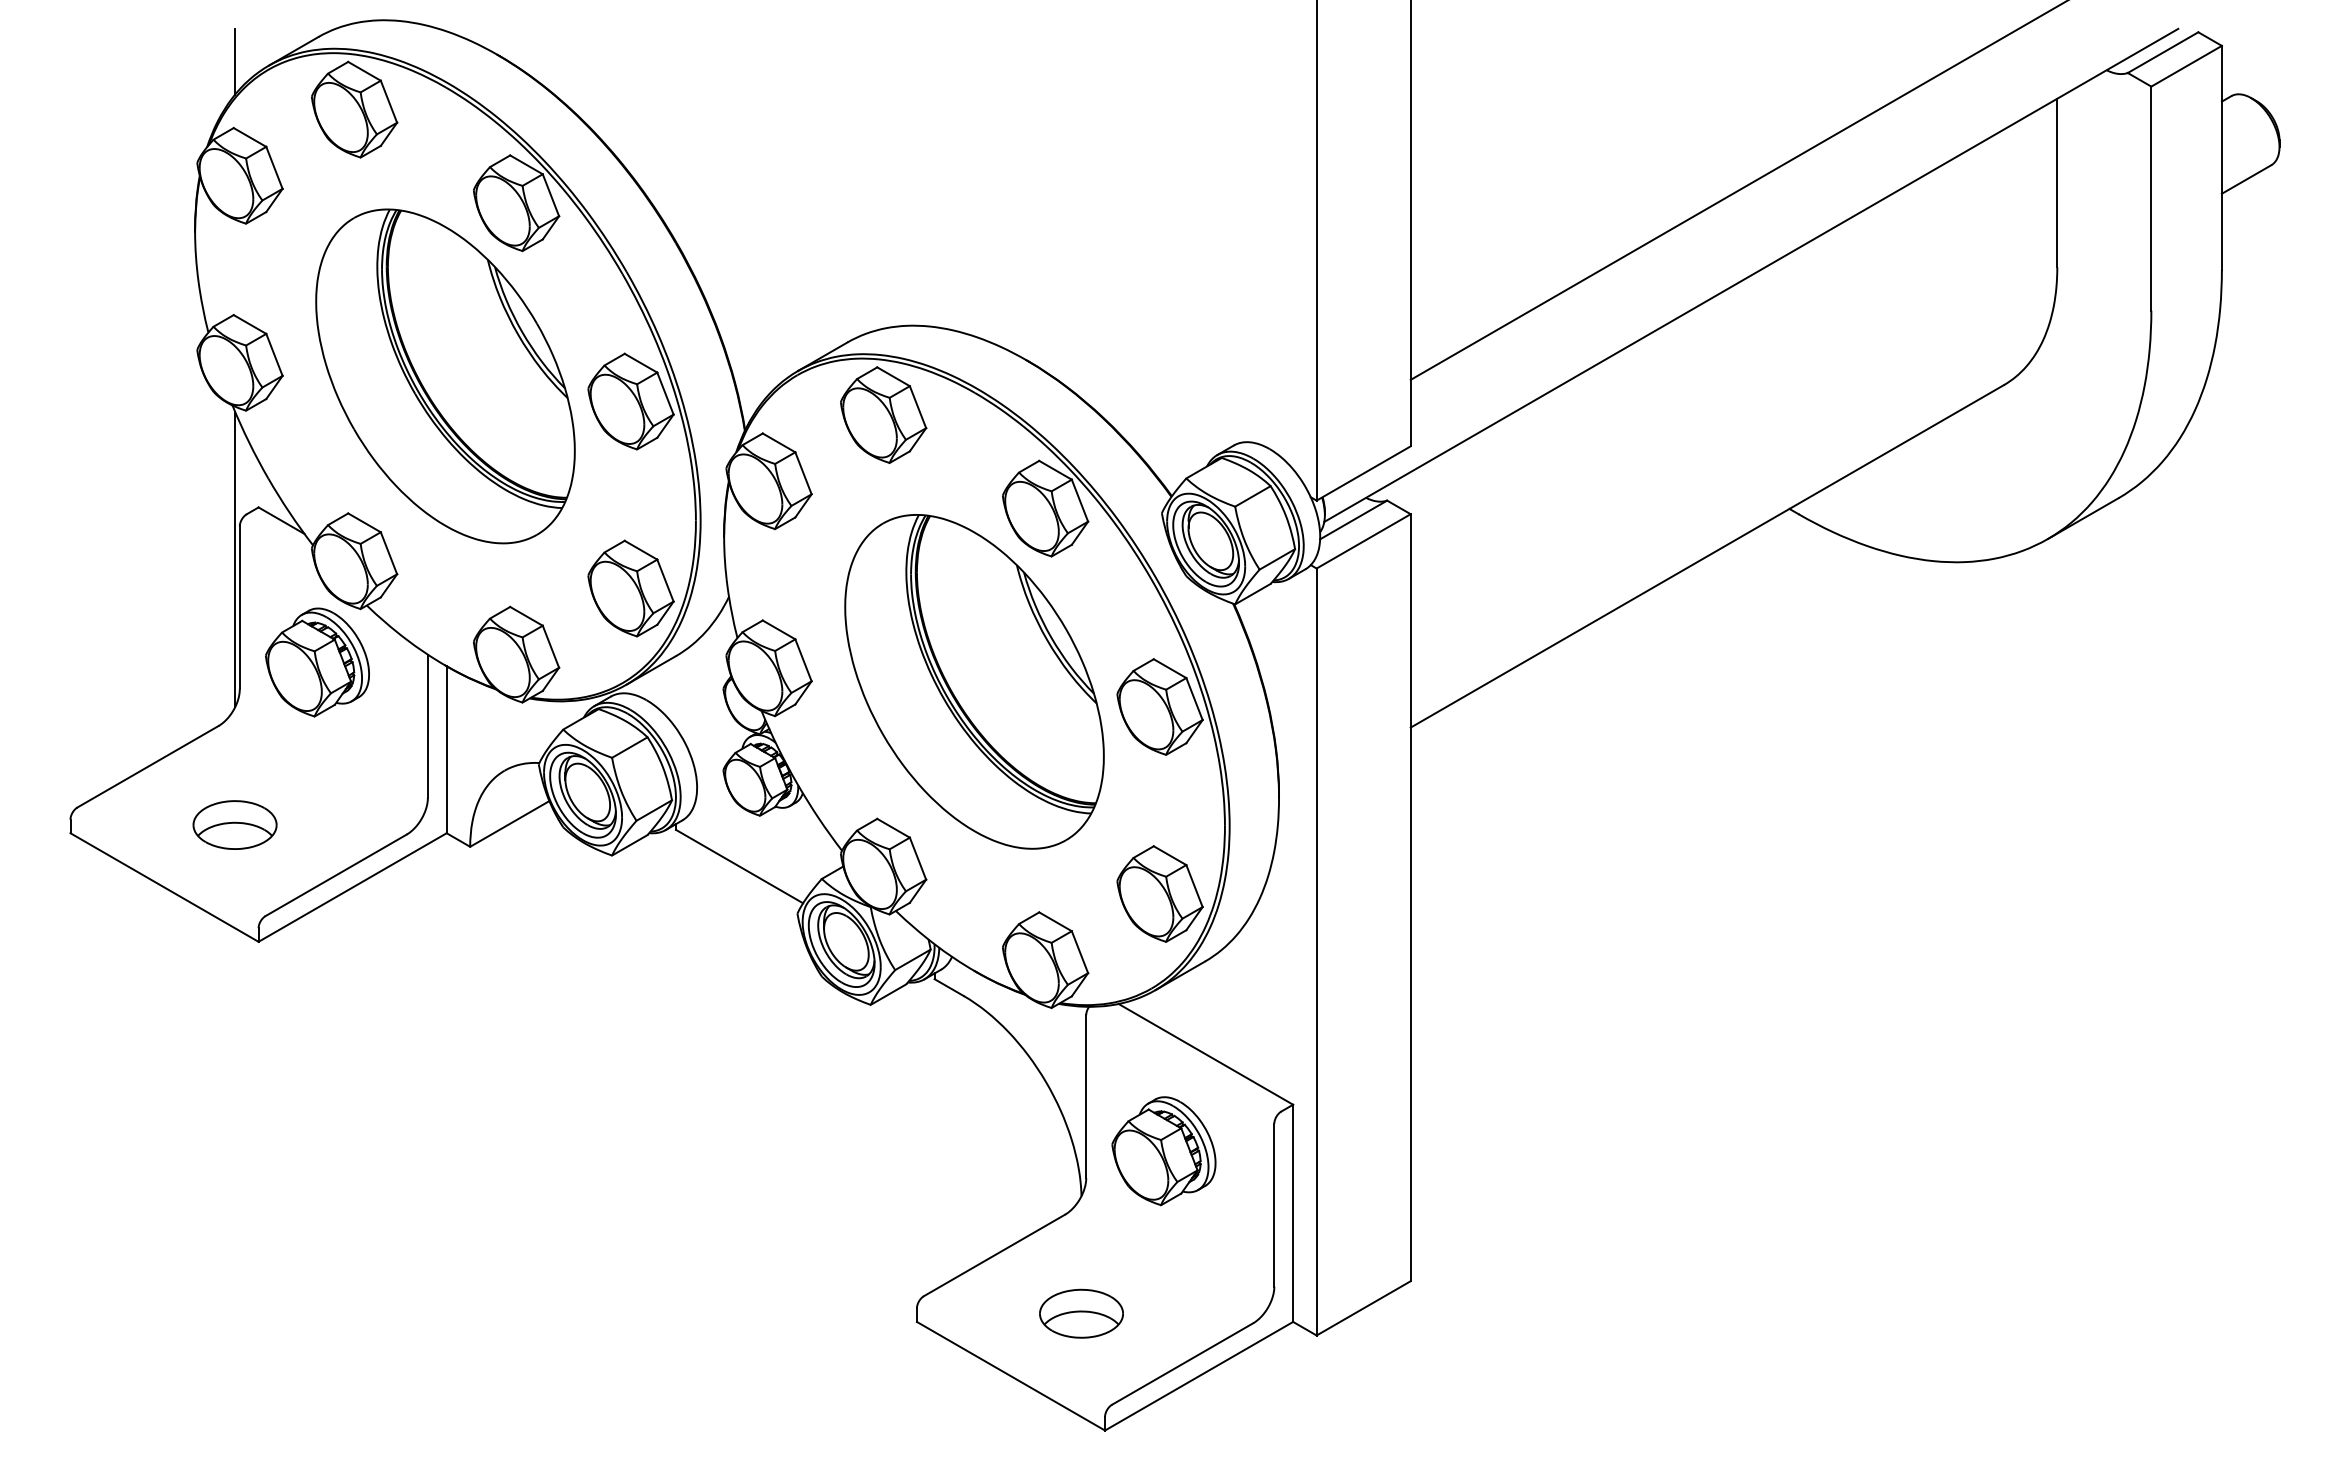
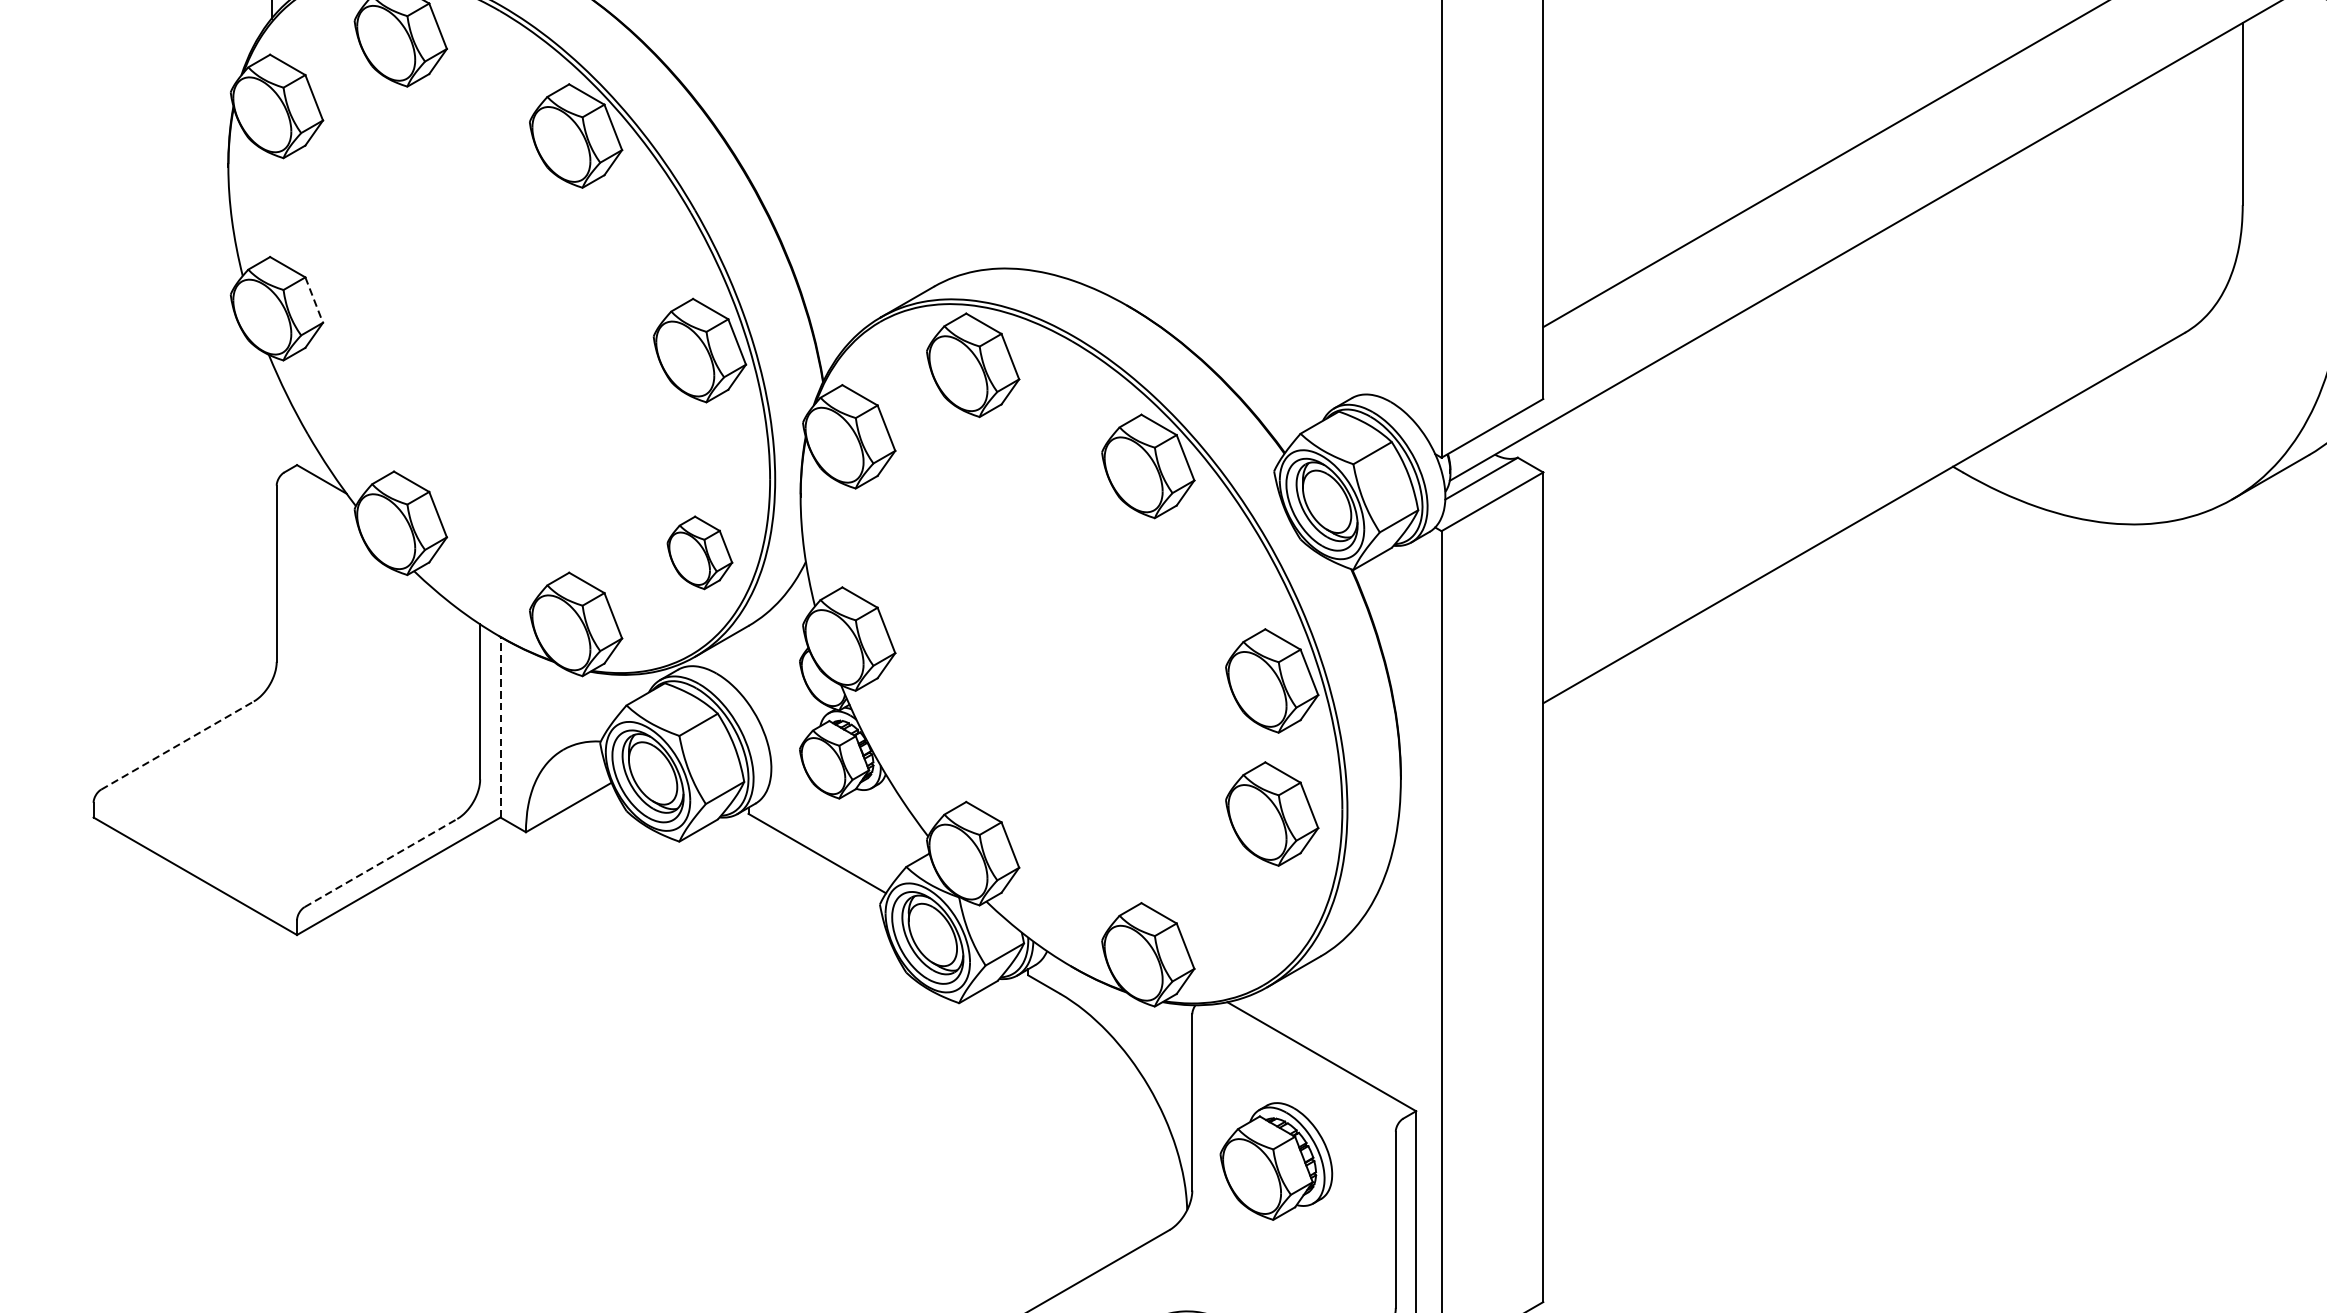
line: (274, 354) -> (314, 299), solid -> dashed
part: (445, 376) -> (499, 323), removed
line: (235, 559) -> (272, 521), removed
part: (630, 588) -> (699, 552), size x0.7
part: (317, 662) -> (360, 632), removed
part: (974, 681) -> (1071, 653), removed
line: (446, 749) -> (500, 726), solid -> dashed
line: (148, 766) -> (177, 745), solid -> dashed
part: (234, 824) -> (270, 808), removed
line: (336, 875) -> (381, 863), solid -> dashed
part: (1159, 893) -> (1271, 813), moved

